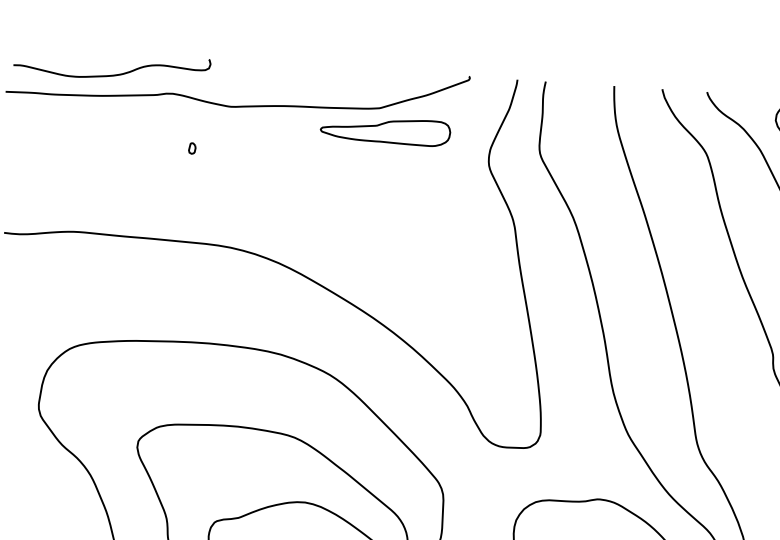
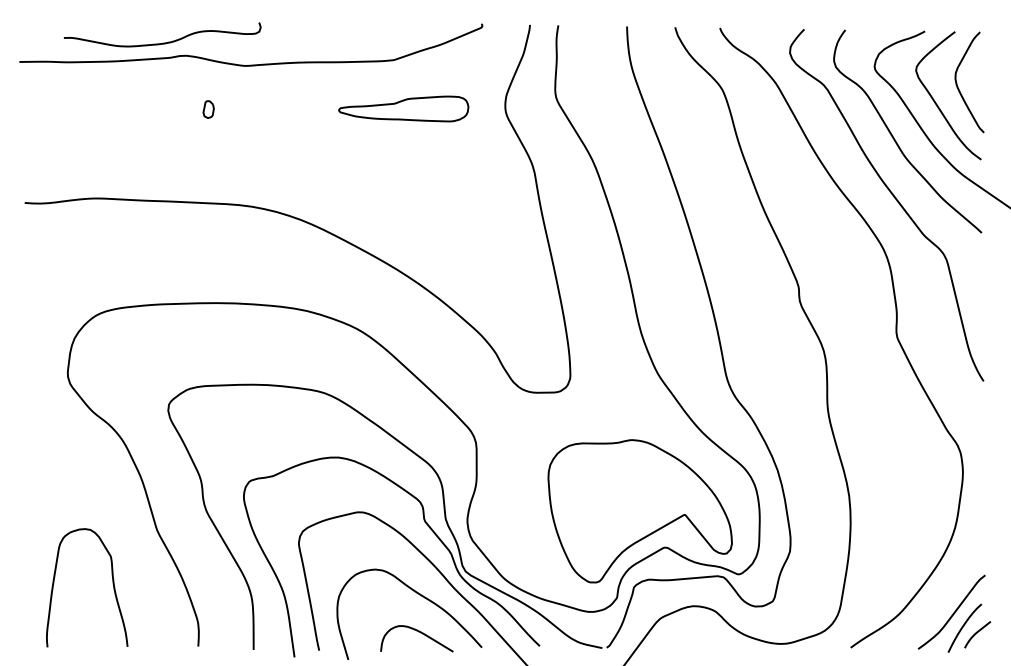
curve: (111, 74) -> (162, 42), moved
part: (385, 130) -> (403, 108), moved
part: (192, 148) -> (208, 109), size x1.6

